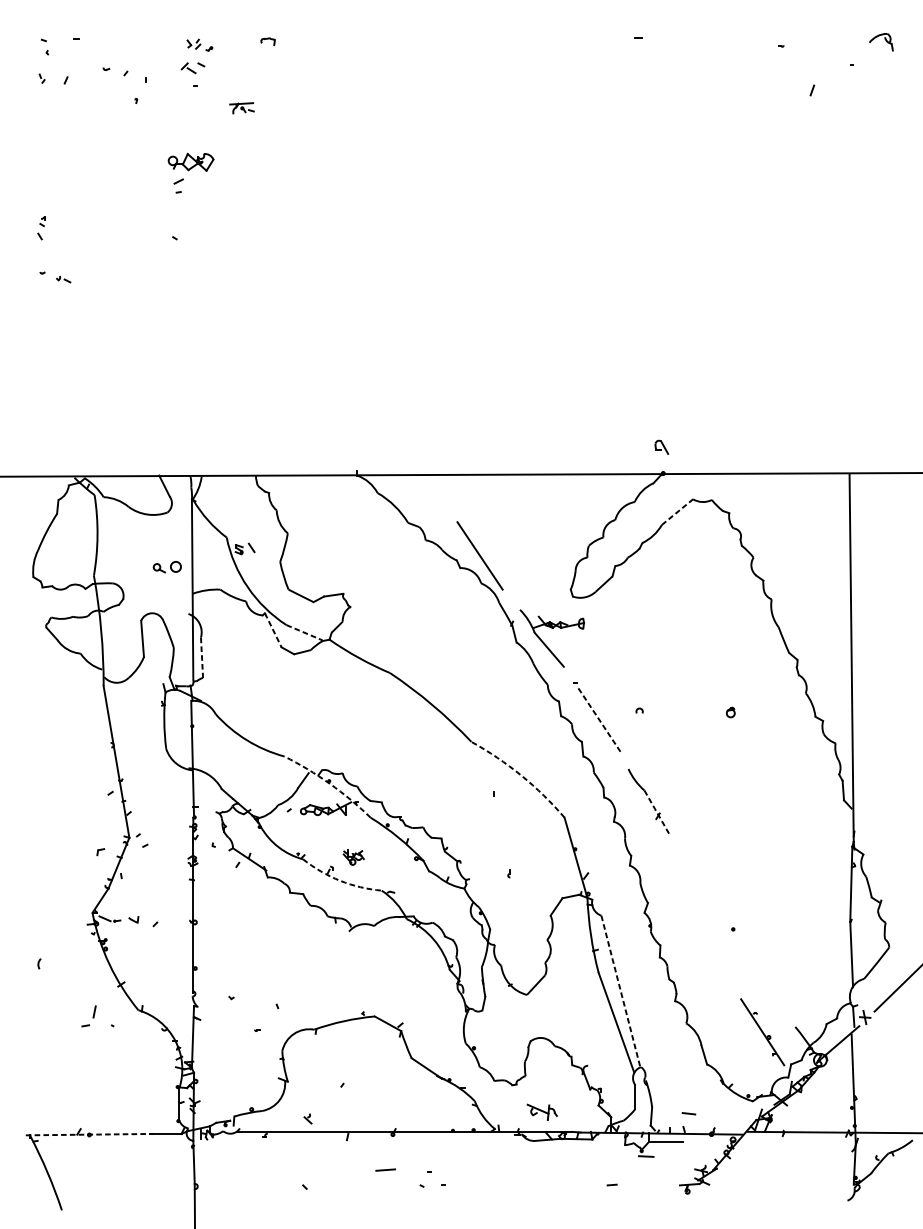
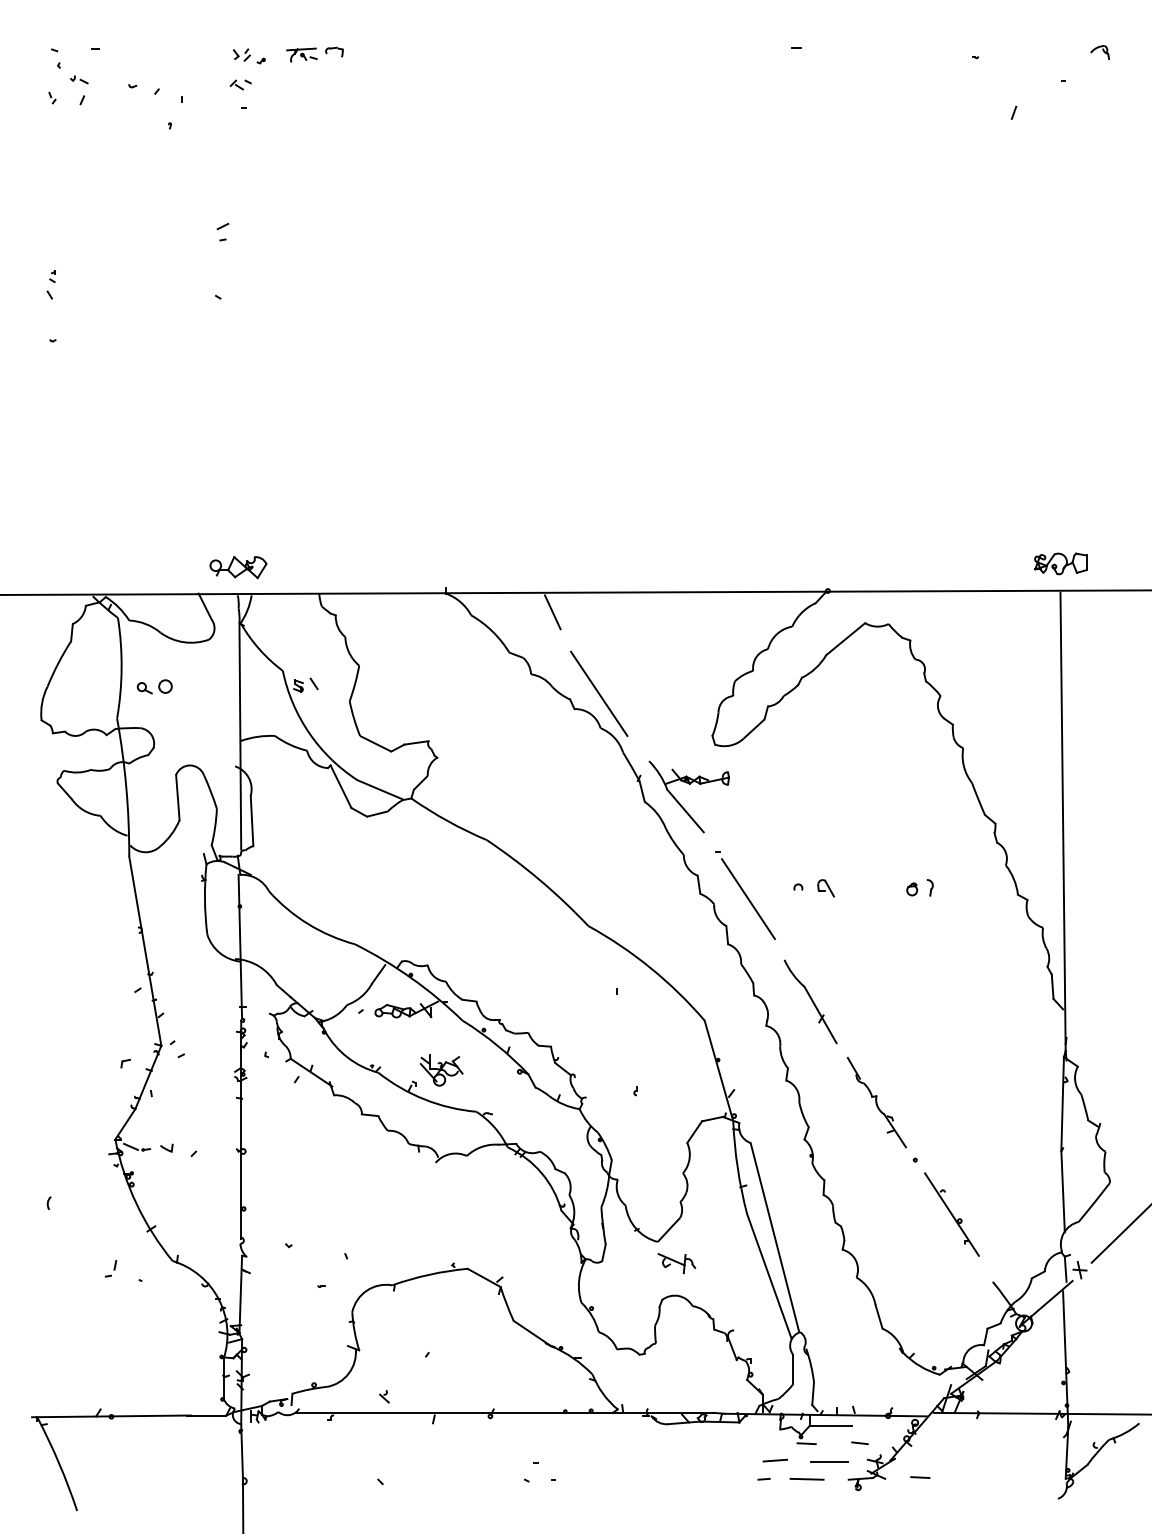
part: (880, 42) -> (1099, 52), size x0.62
part: (192, 67) -> (240, 84), size x0.71
part: (241, 107) -> (301, 54), moved
part: (191, 162) -> (238, 567), moved
part: (63, 279) -> (79, 79), moved
part: (661, 447) -> (825, 888), moved
part: (849, 451) -> (1060, 563), added
line: (442, 490) -> (552, 612), added
line: (678, 511) -> (846, 638), dashed -> solid
part: (167, 566) -> (154, 686), moved
line: (273, 630) -> (341, 786), dashed -> solid
line: (304, 632) -> (380, 789), dashed -> solid
line: (202, 658) -> (252, 821), dashed -> solid
part: (744, 711) -> (929, 887), added
line: (599, 720) -> (748, 899), dashed -> solid
arc: (521, 775) -> (650, 968), dashed -> solid
arc: (329, 783) -> (411, 978), dashed -> solid
line: (657, 813) -> (820, 1015), dashed -> solid
part: (353, 857) -> (441, 1070), size x1.67
arc: (340, 880) -> (424, 1099), dashed -> solid
part: (702, 883) -> (876, 1102), added
line: (620, 991) -> (774, 1237), dashed -> solid
part: (88, 1016) -> (110, 1268), size x0.62
part: (762, 1032) -> (951, 1214), moved
part: (542, 1112) -> (676, 1263), moved
line: (688, 1113) -> (859, 1443), moved
line: (89, 1134) -> (111, 1416), dashed -> solid
line: (385, 1169) -> (774, 1460), moved
line: (664, 1170) -> (829, 1461), added
line: (737, 1183) -> (920, 1477), added
line: (646, 1184) -> (806, 1478), added

